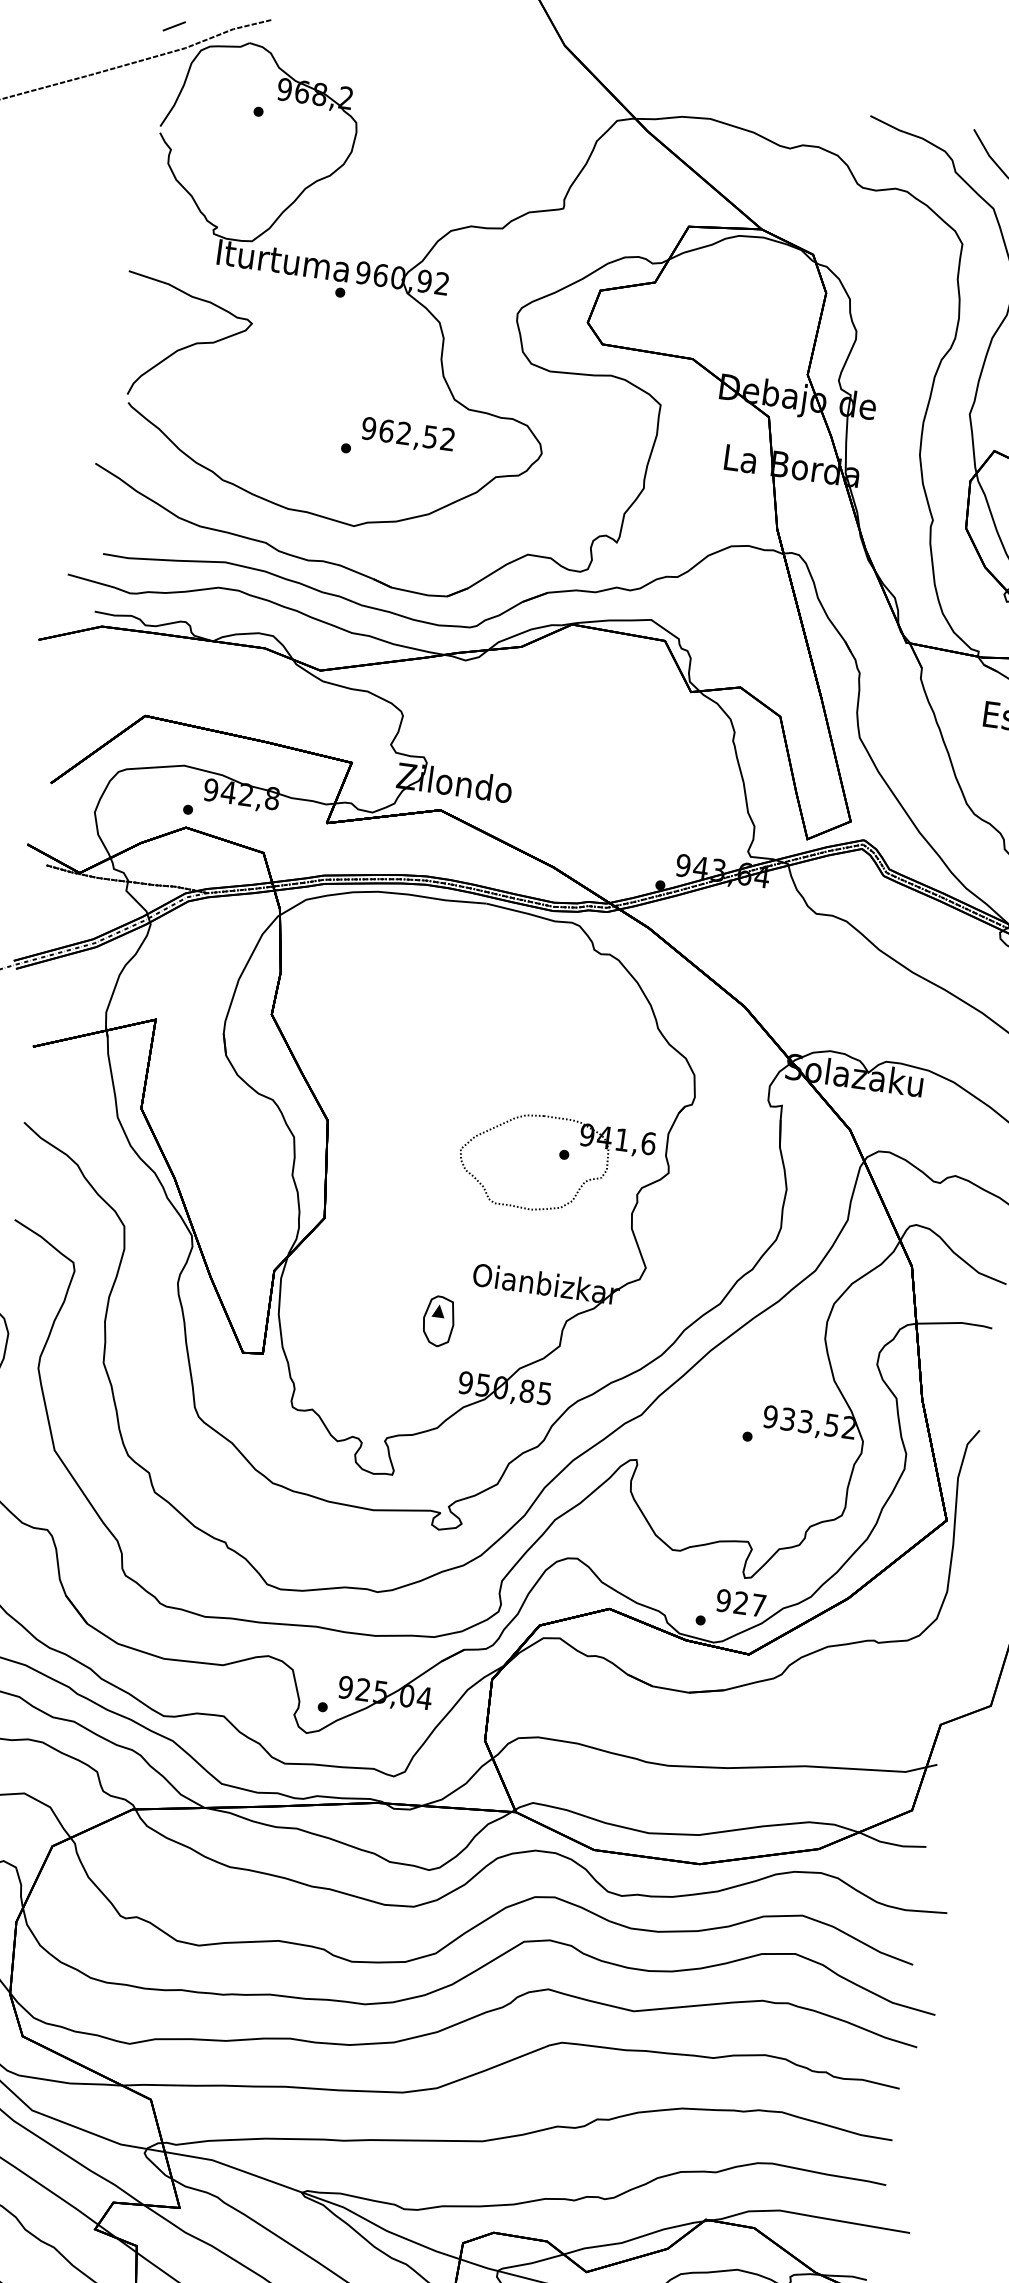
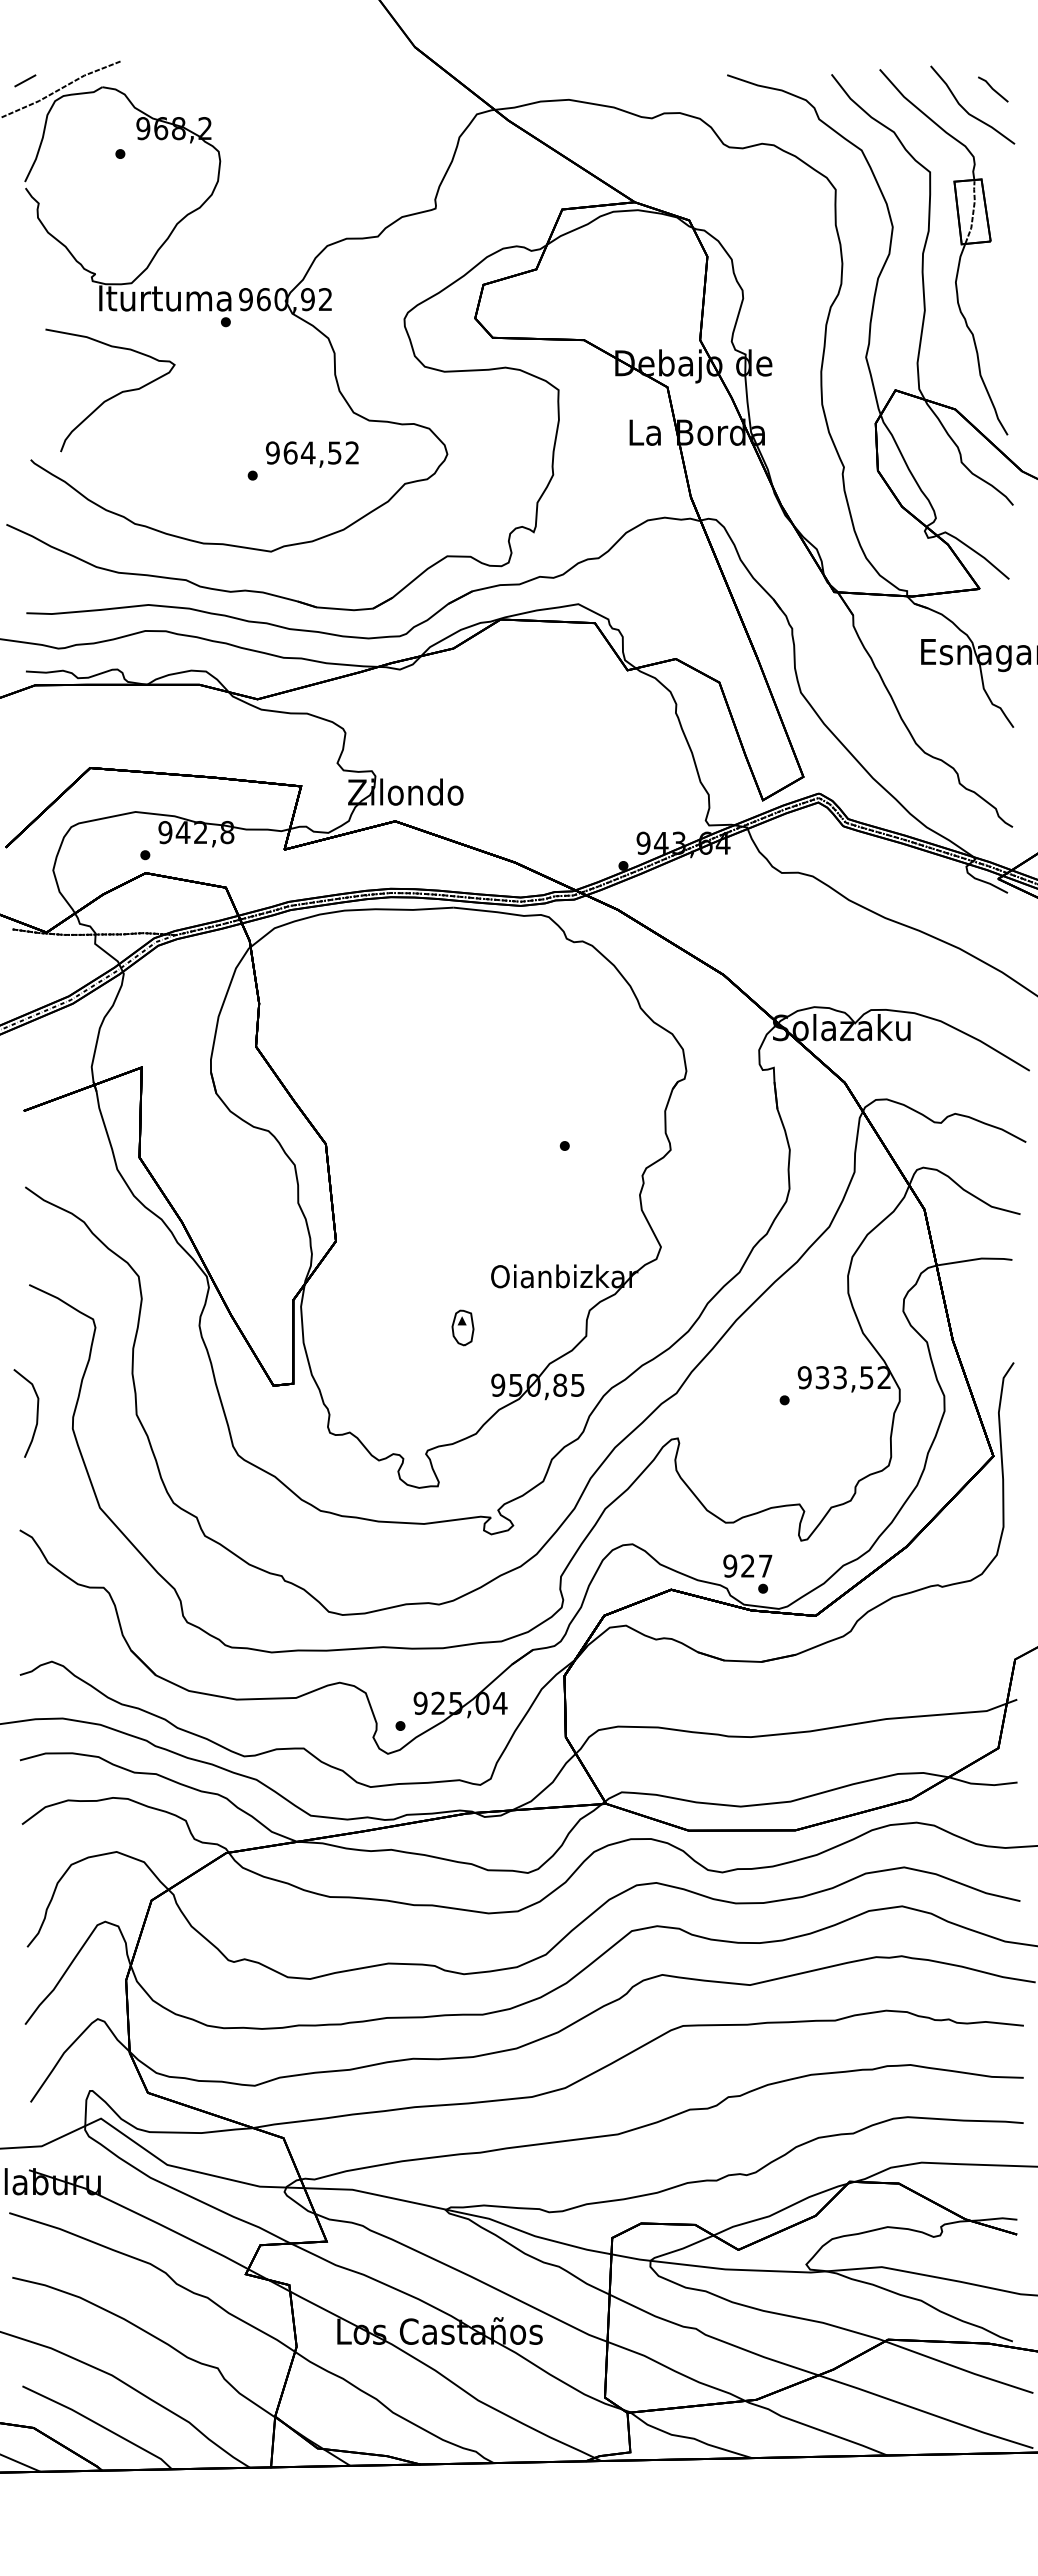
curve: (187, 345) -> (113, 395), moved
text: (403, 432) -> (307, 452), 962,52 -> 964,52
part: (580, 1145) -> (579, 1134), removed
part: (438, 1320) -> (462, 1327), size x0.7
text: (740, 1602) -> (747, 1565), moved

